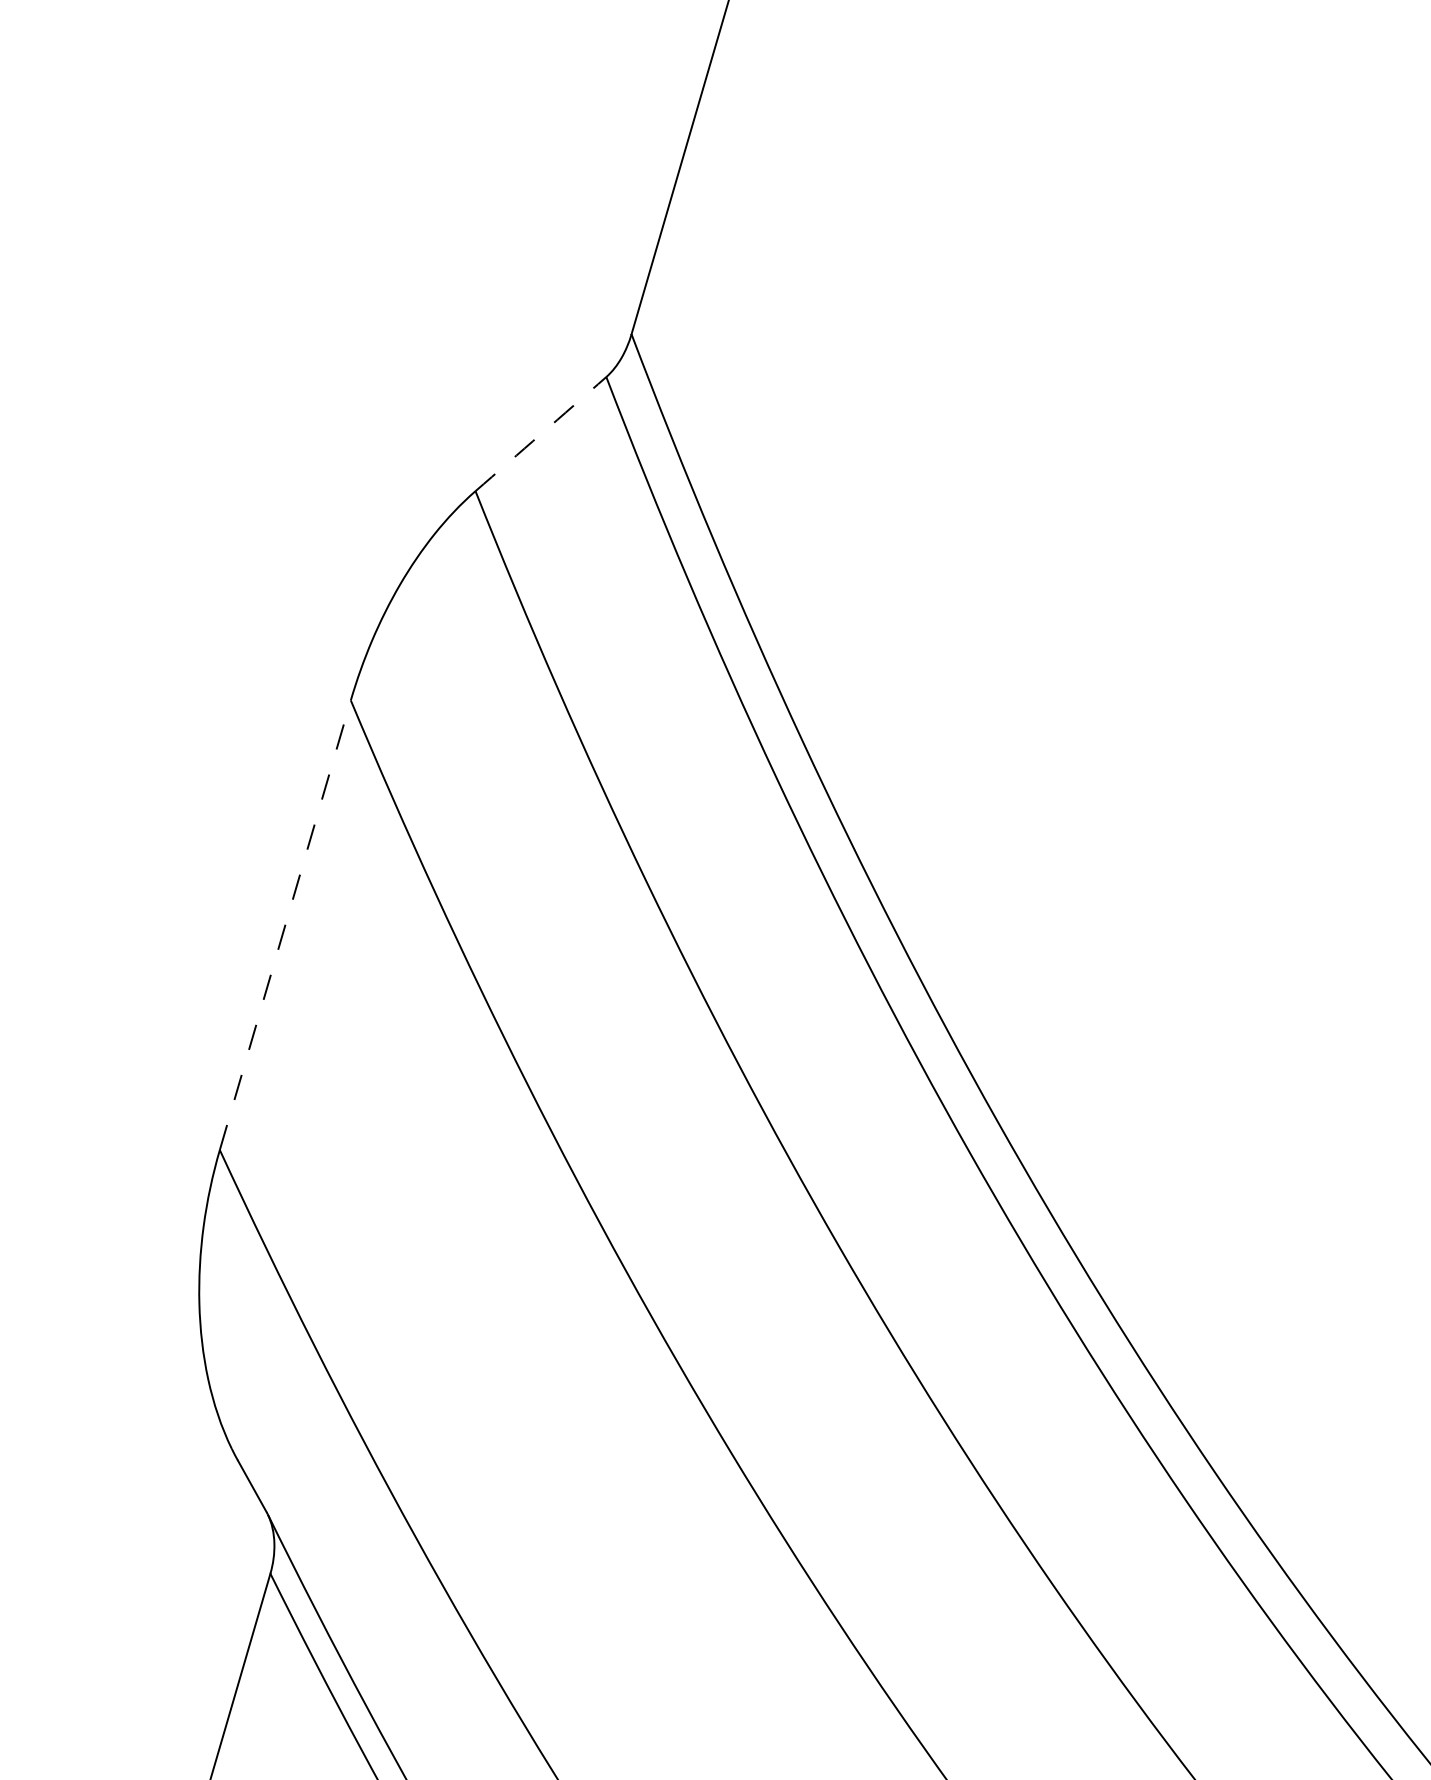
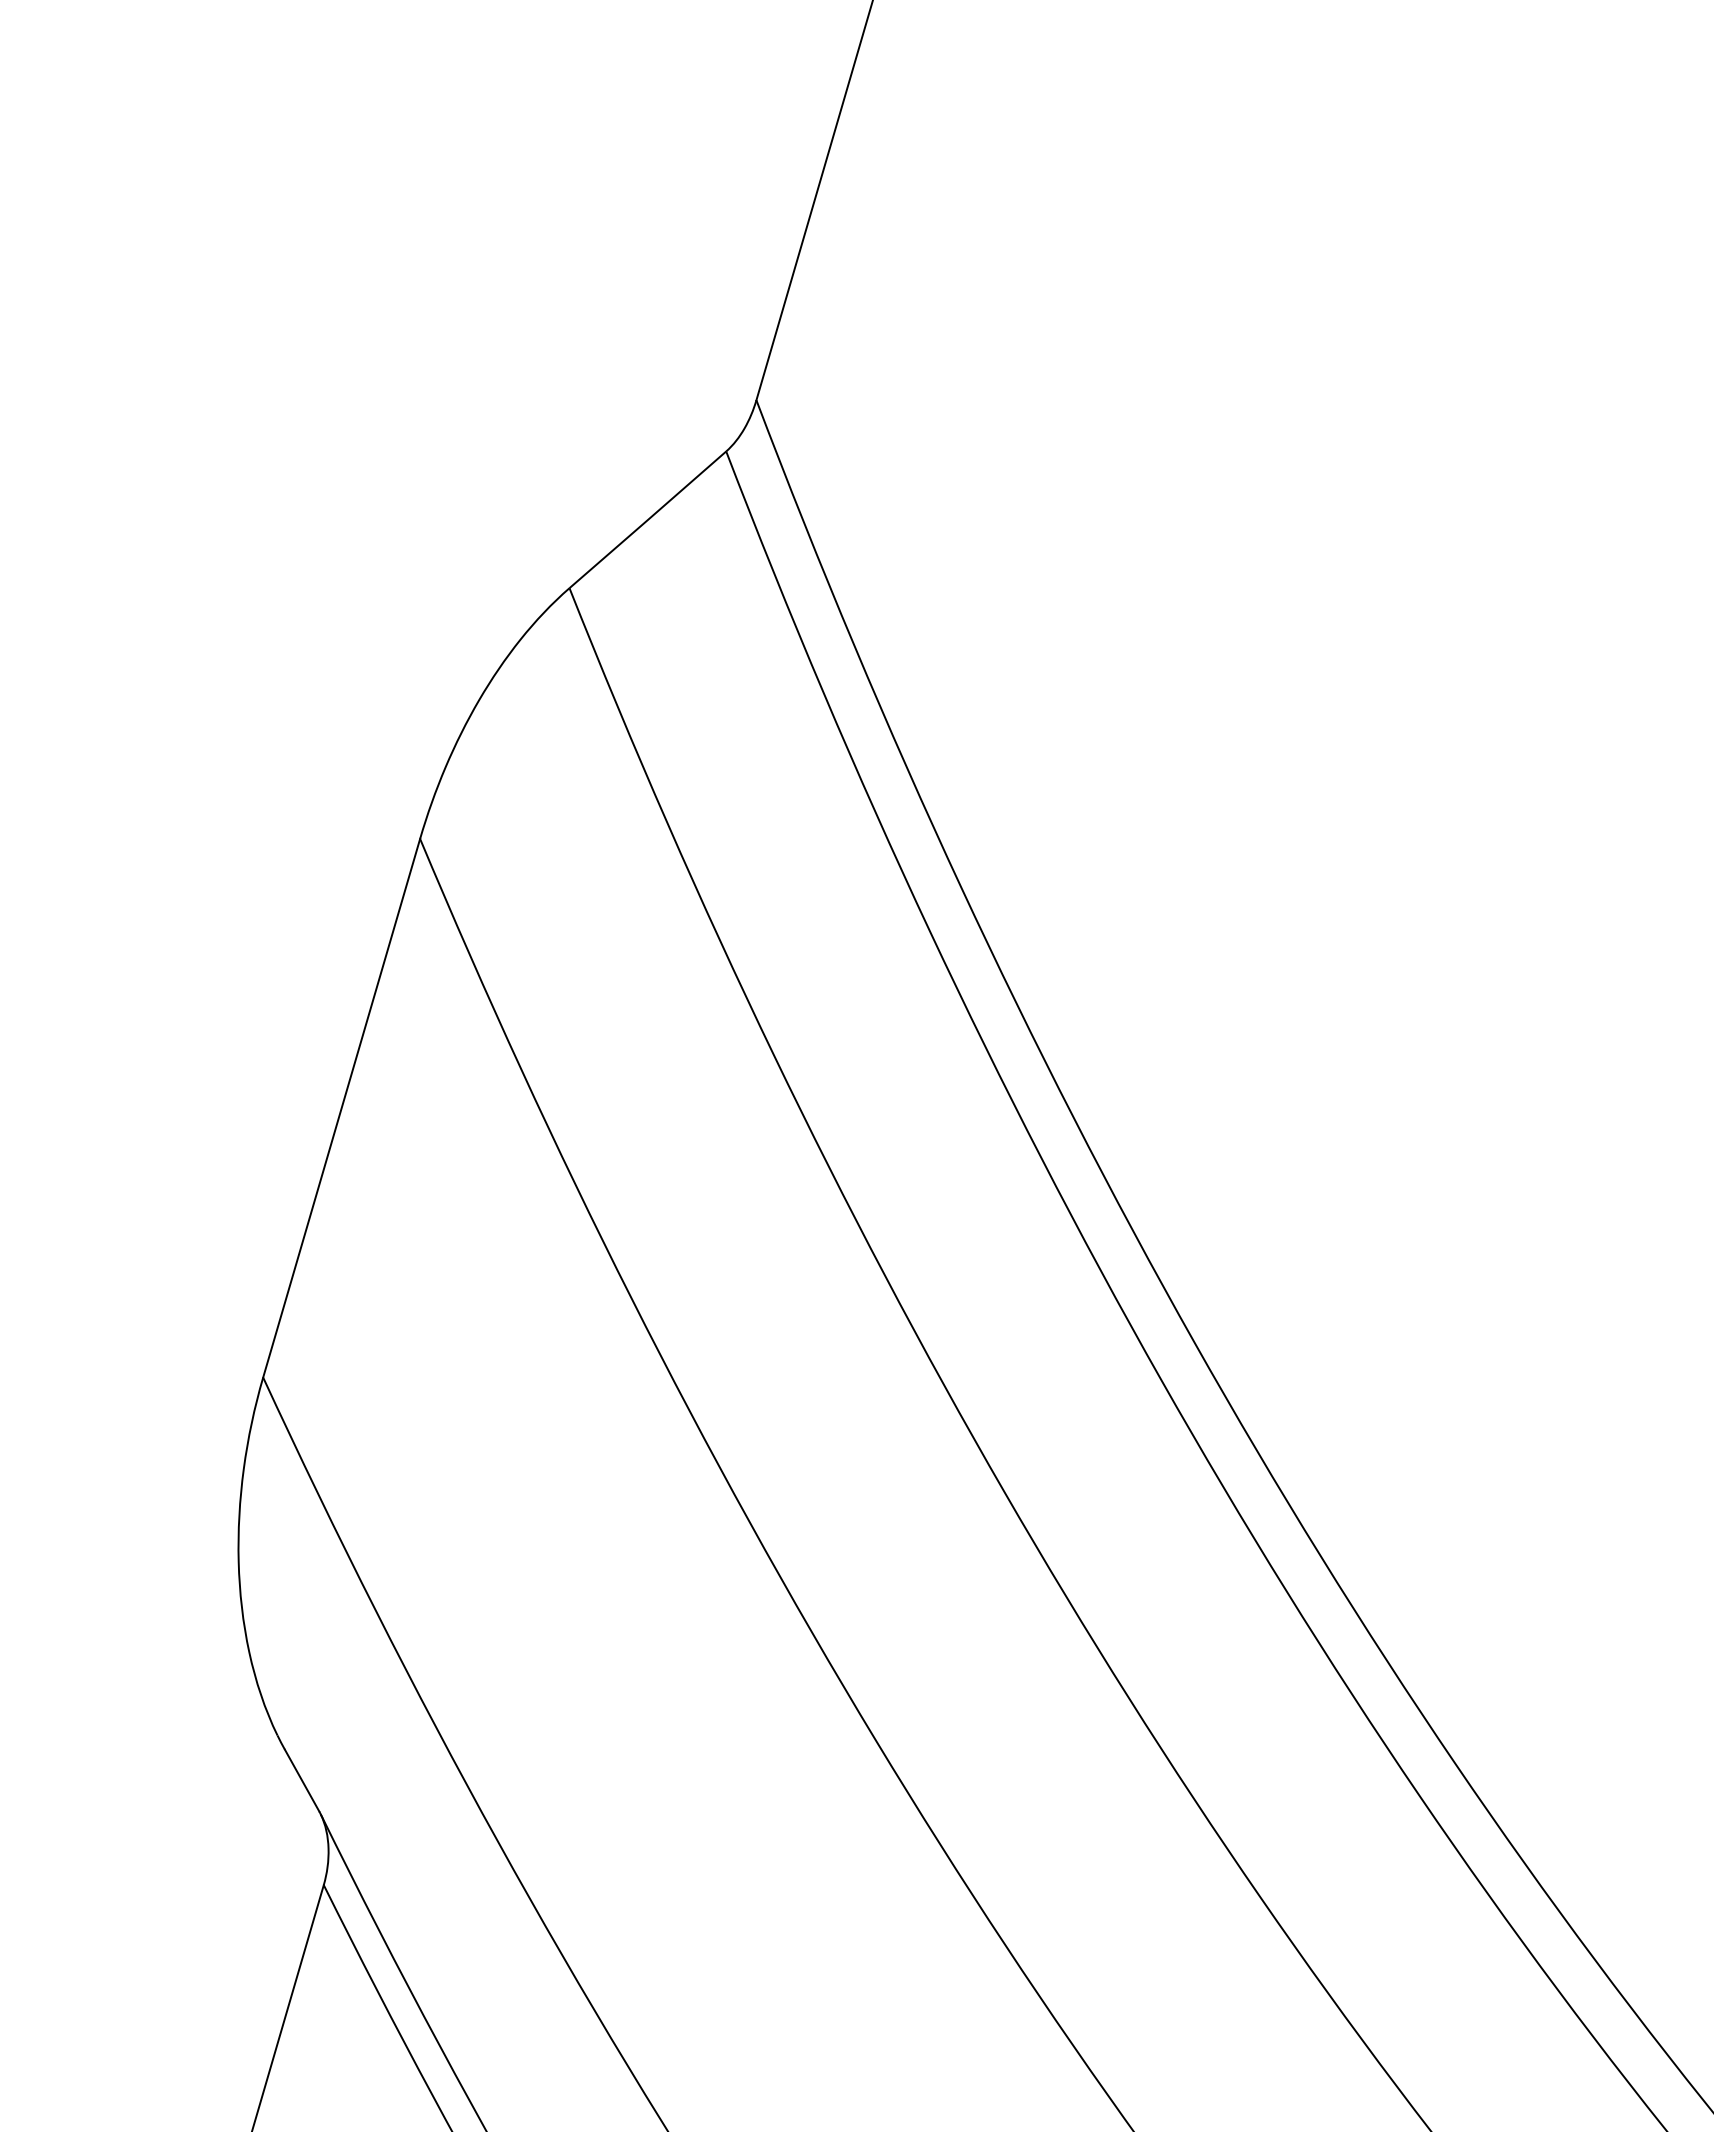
arc: (540, 433) -> (647, 519), dashed -> solid
line: (285, 925) -> (341, 1108), dashed -> solid

